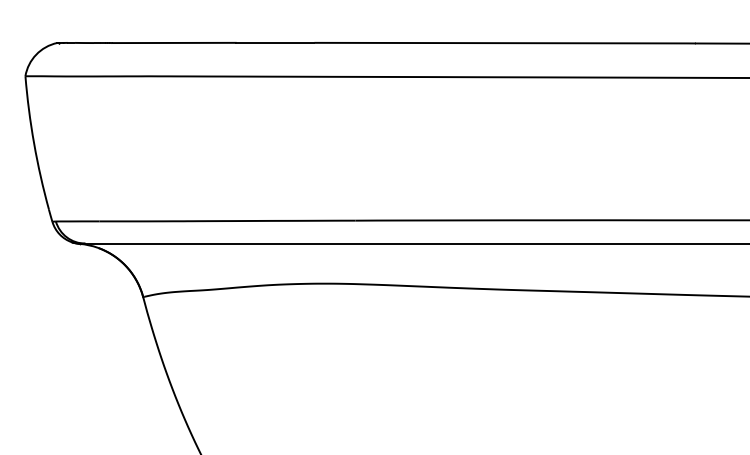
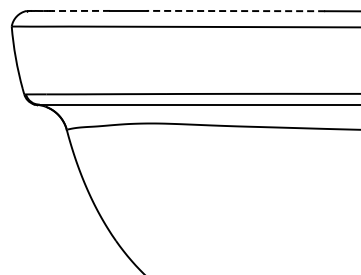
line: (174, 41) -> (81, 10), solid -> dashed
line: (506, 44) -> (236, 11), solid -> dashed

